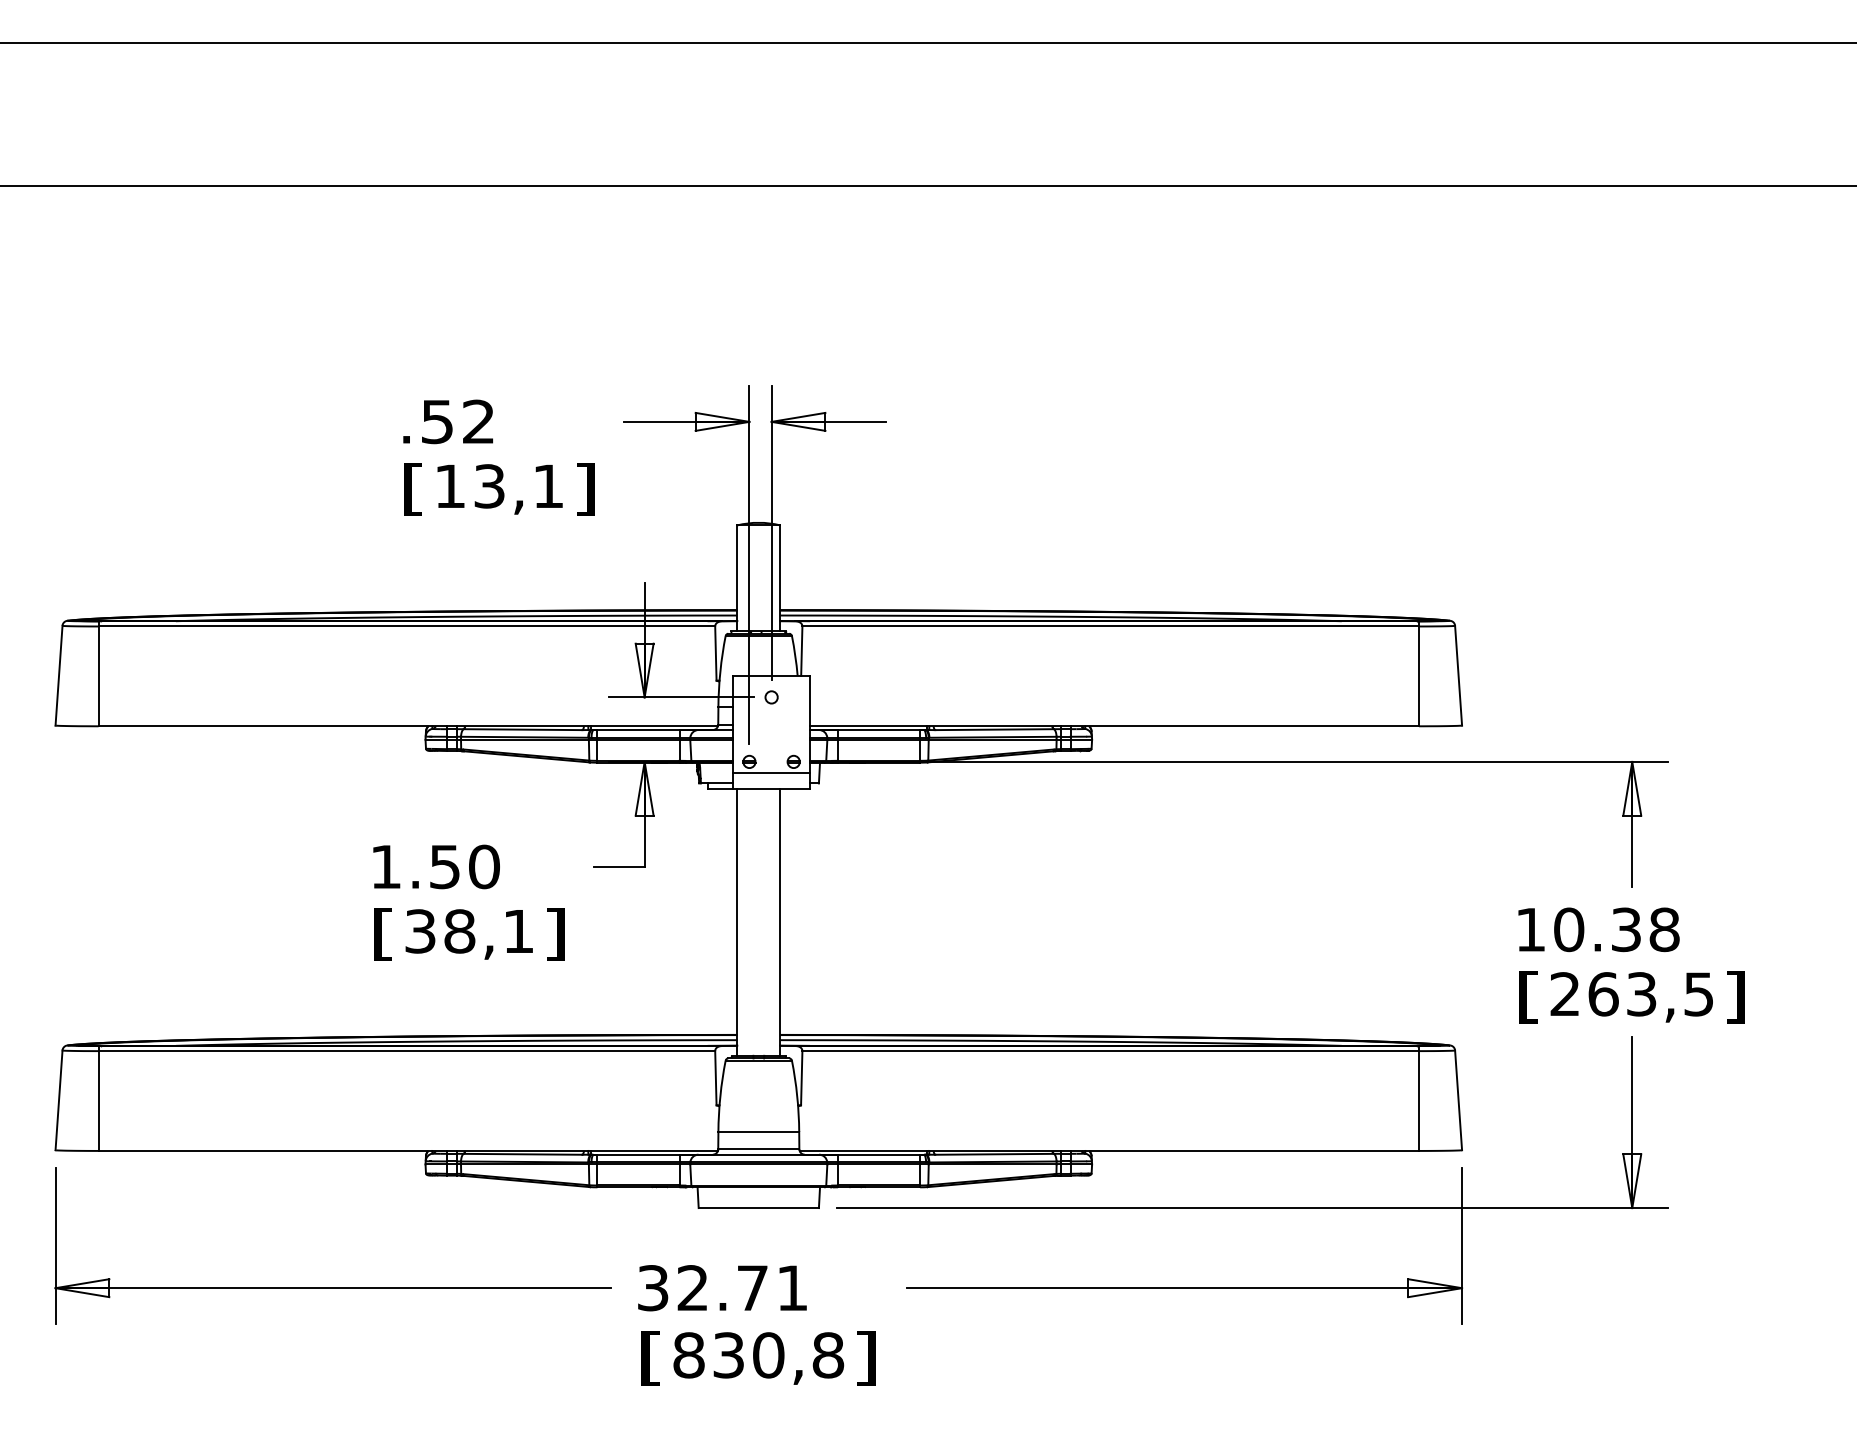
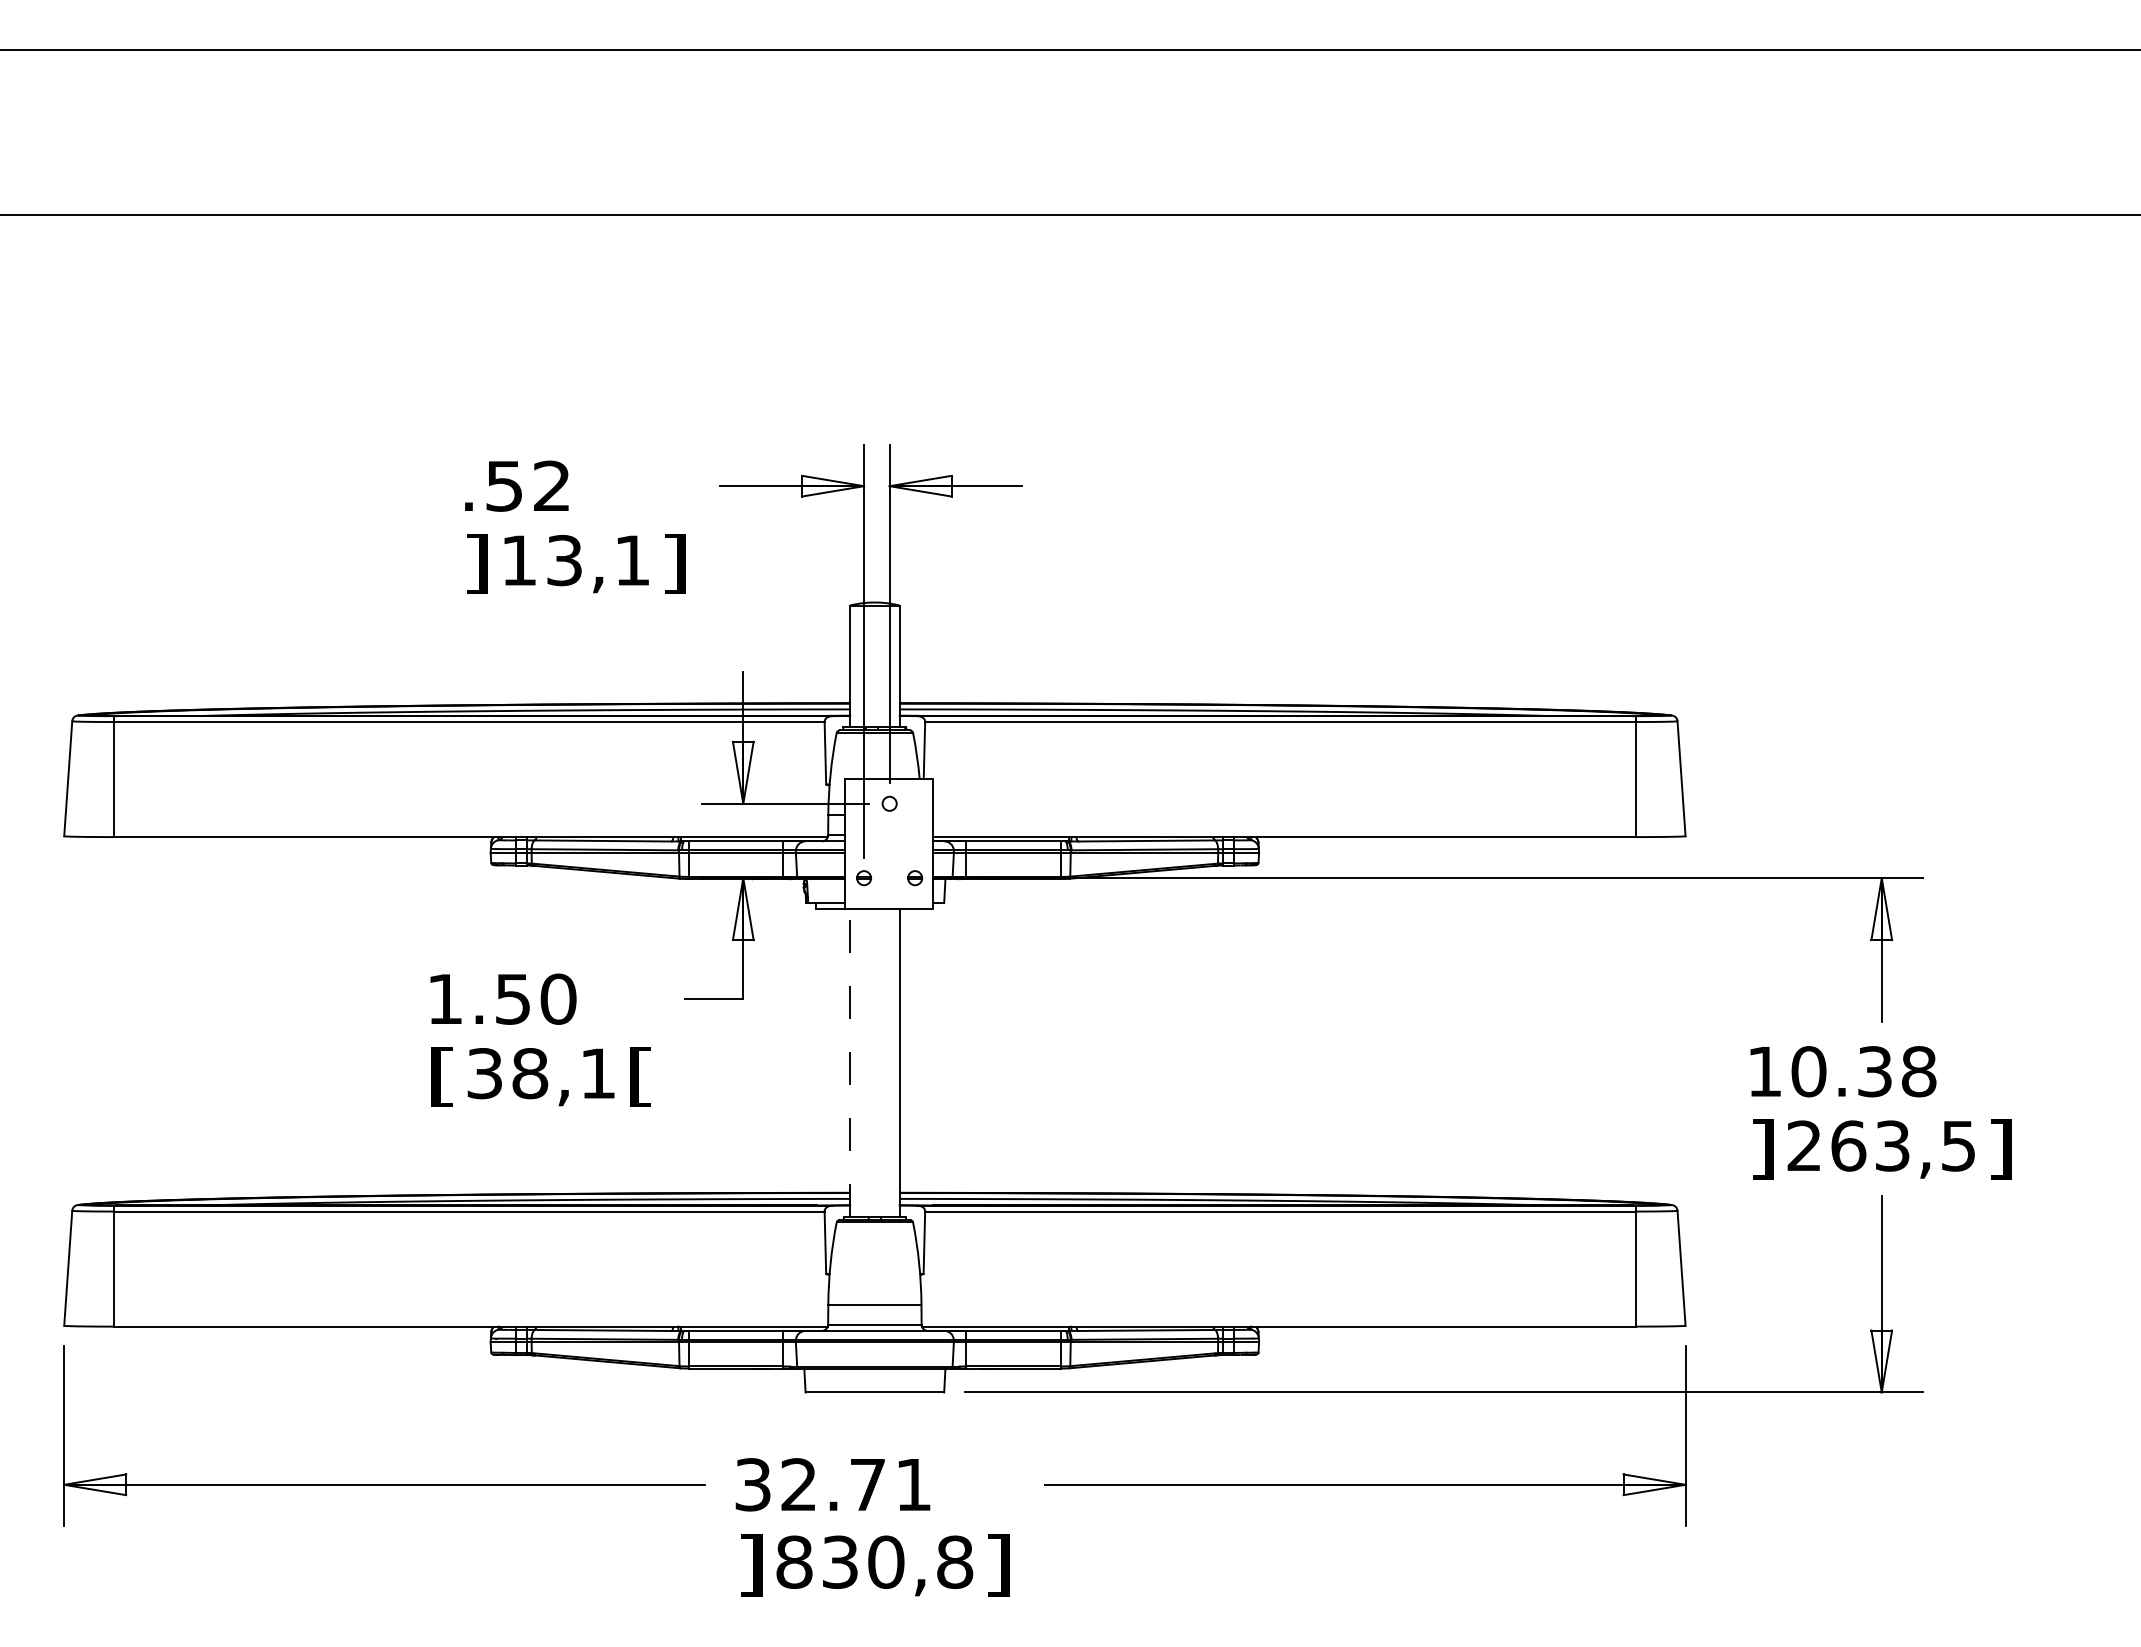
text: (413, 488) -> (476, 563), [ -> ]
line: (771, 772) -> (889, 890), removed
line: (737, 922) -> (850, 1063), solid -> dashed
text: (555, 933) -> (640, 1076), ] -> [
text: (1528, 997) -> (1762, 1149), [ -> ]
text: (650, 1358) -> (750, 1565), [ -> ]

